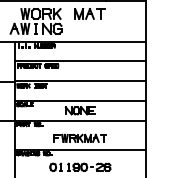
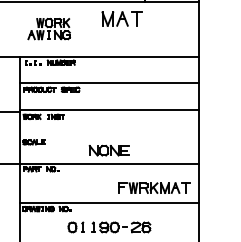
part: (35, 20) -> (48, 28), size x0.6
line: (80, 101) -> (109, 137), removed
part: (80, 137) -> (154, 187), moved

